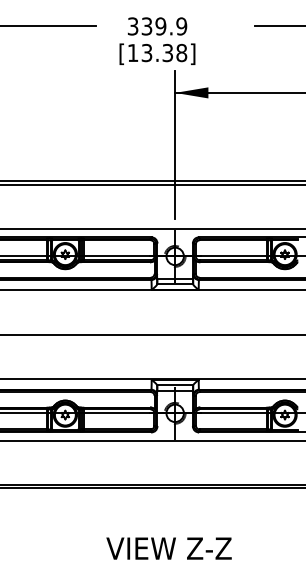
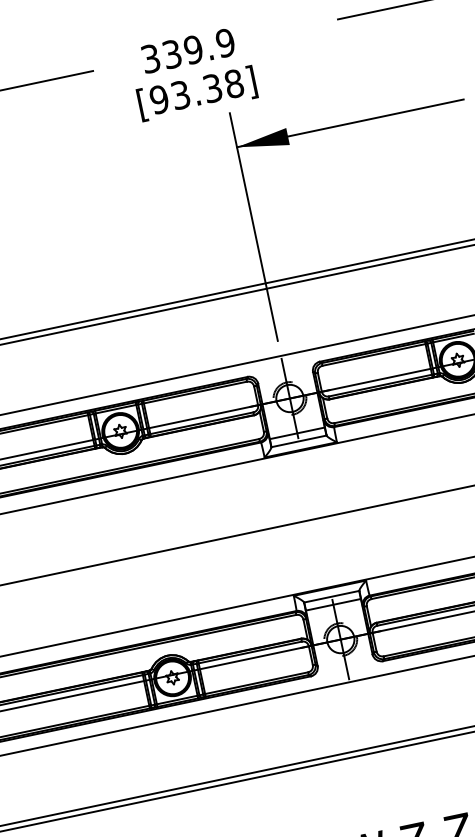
text: (132, 53) -> (158, 100), [13.38] -> [93.38]

